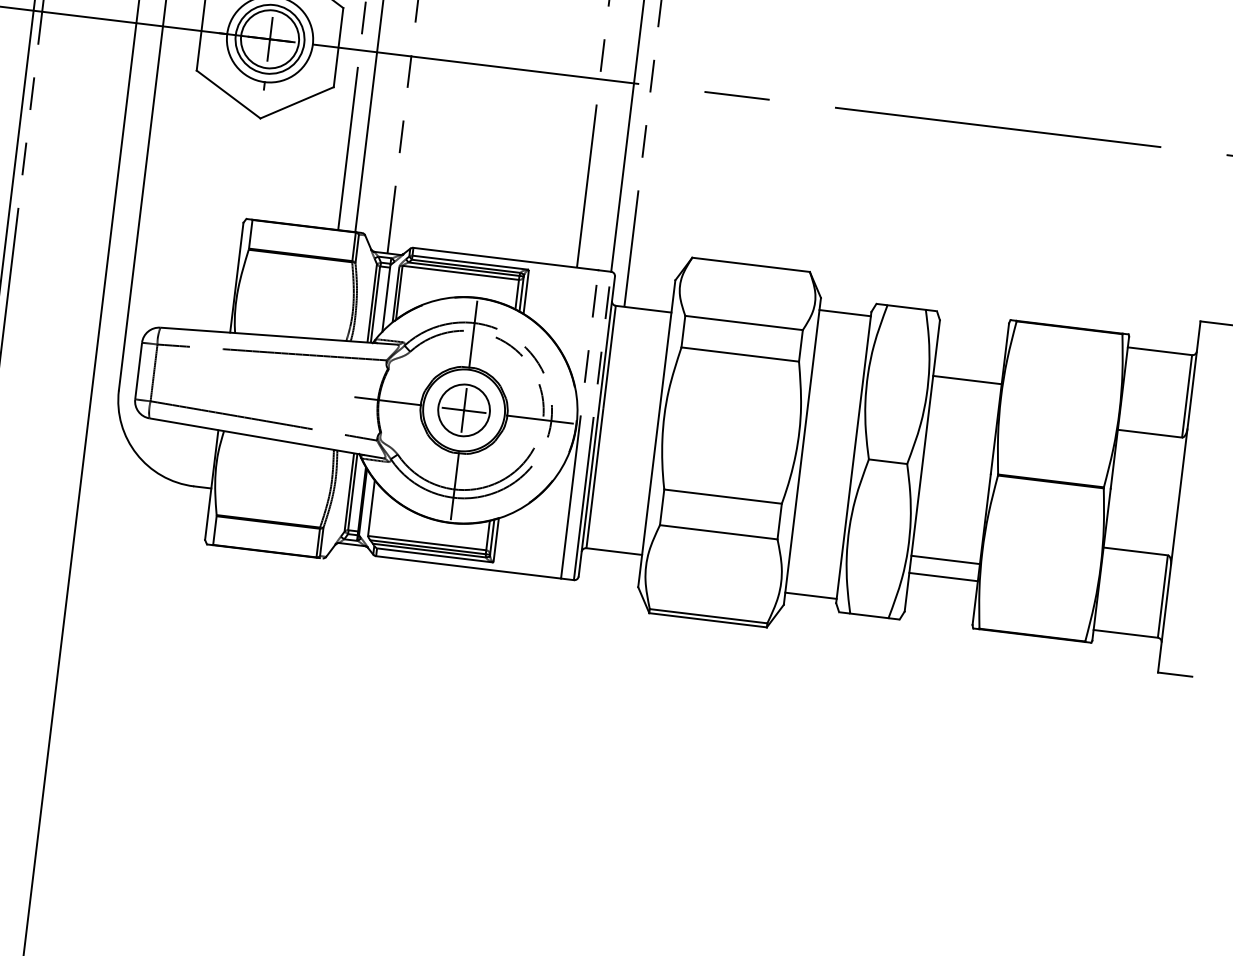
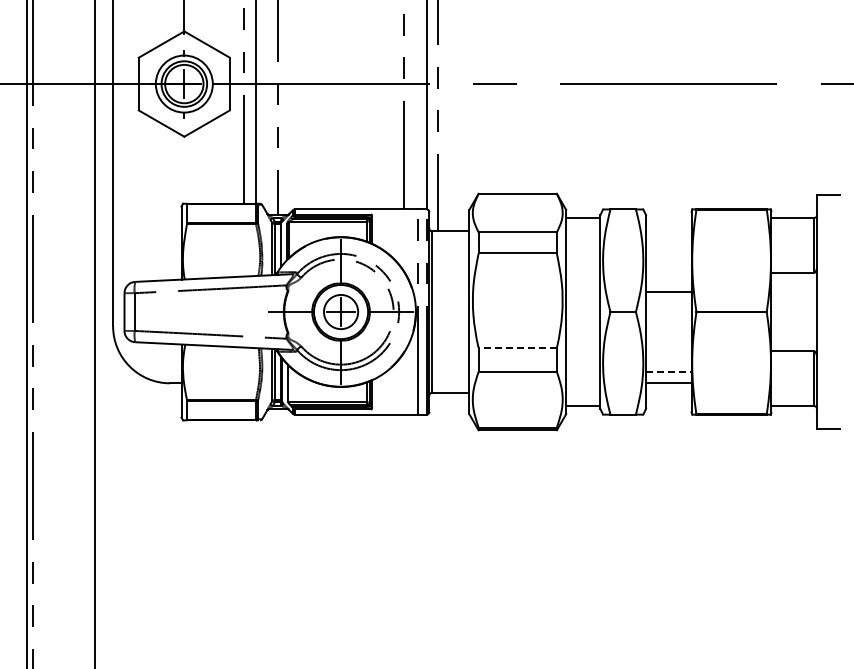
line: (966, 380) -> (668, 292), moved
line: (722, 497) -> (517, 348), solid -> dashed
line: (945, 559) -> (668, 371), solid -> dashed

